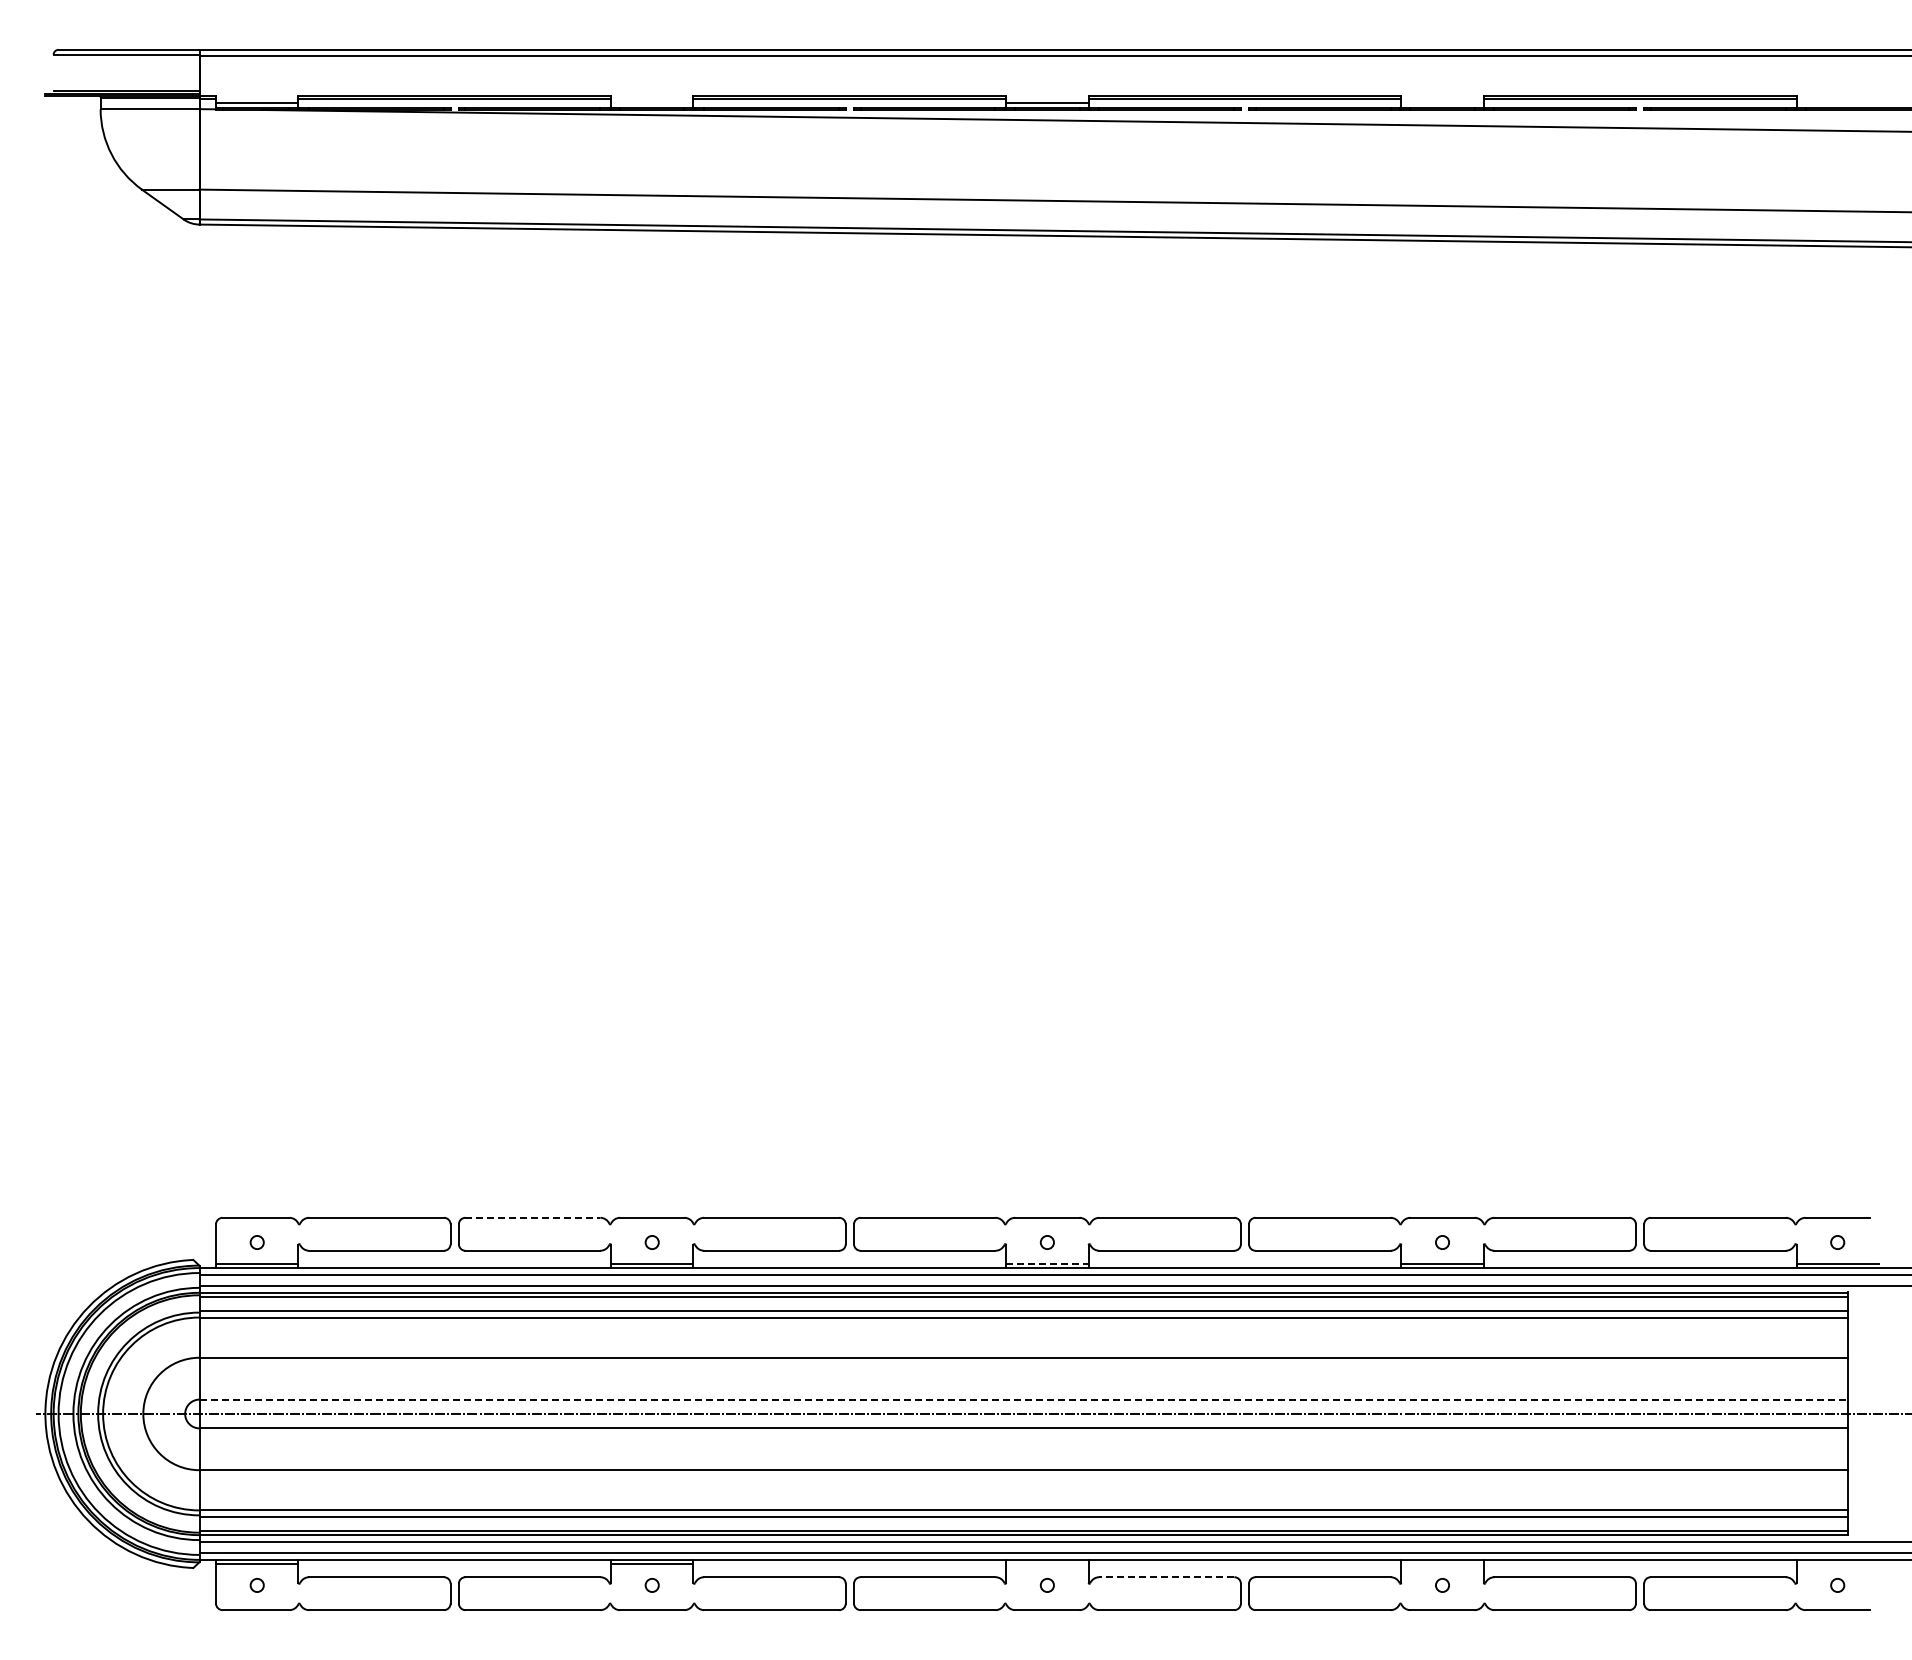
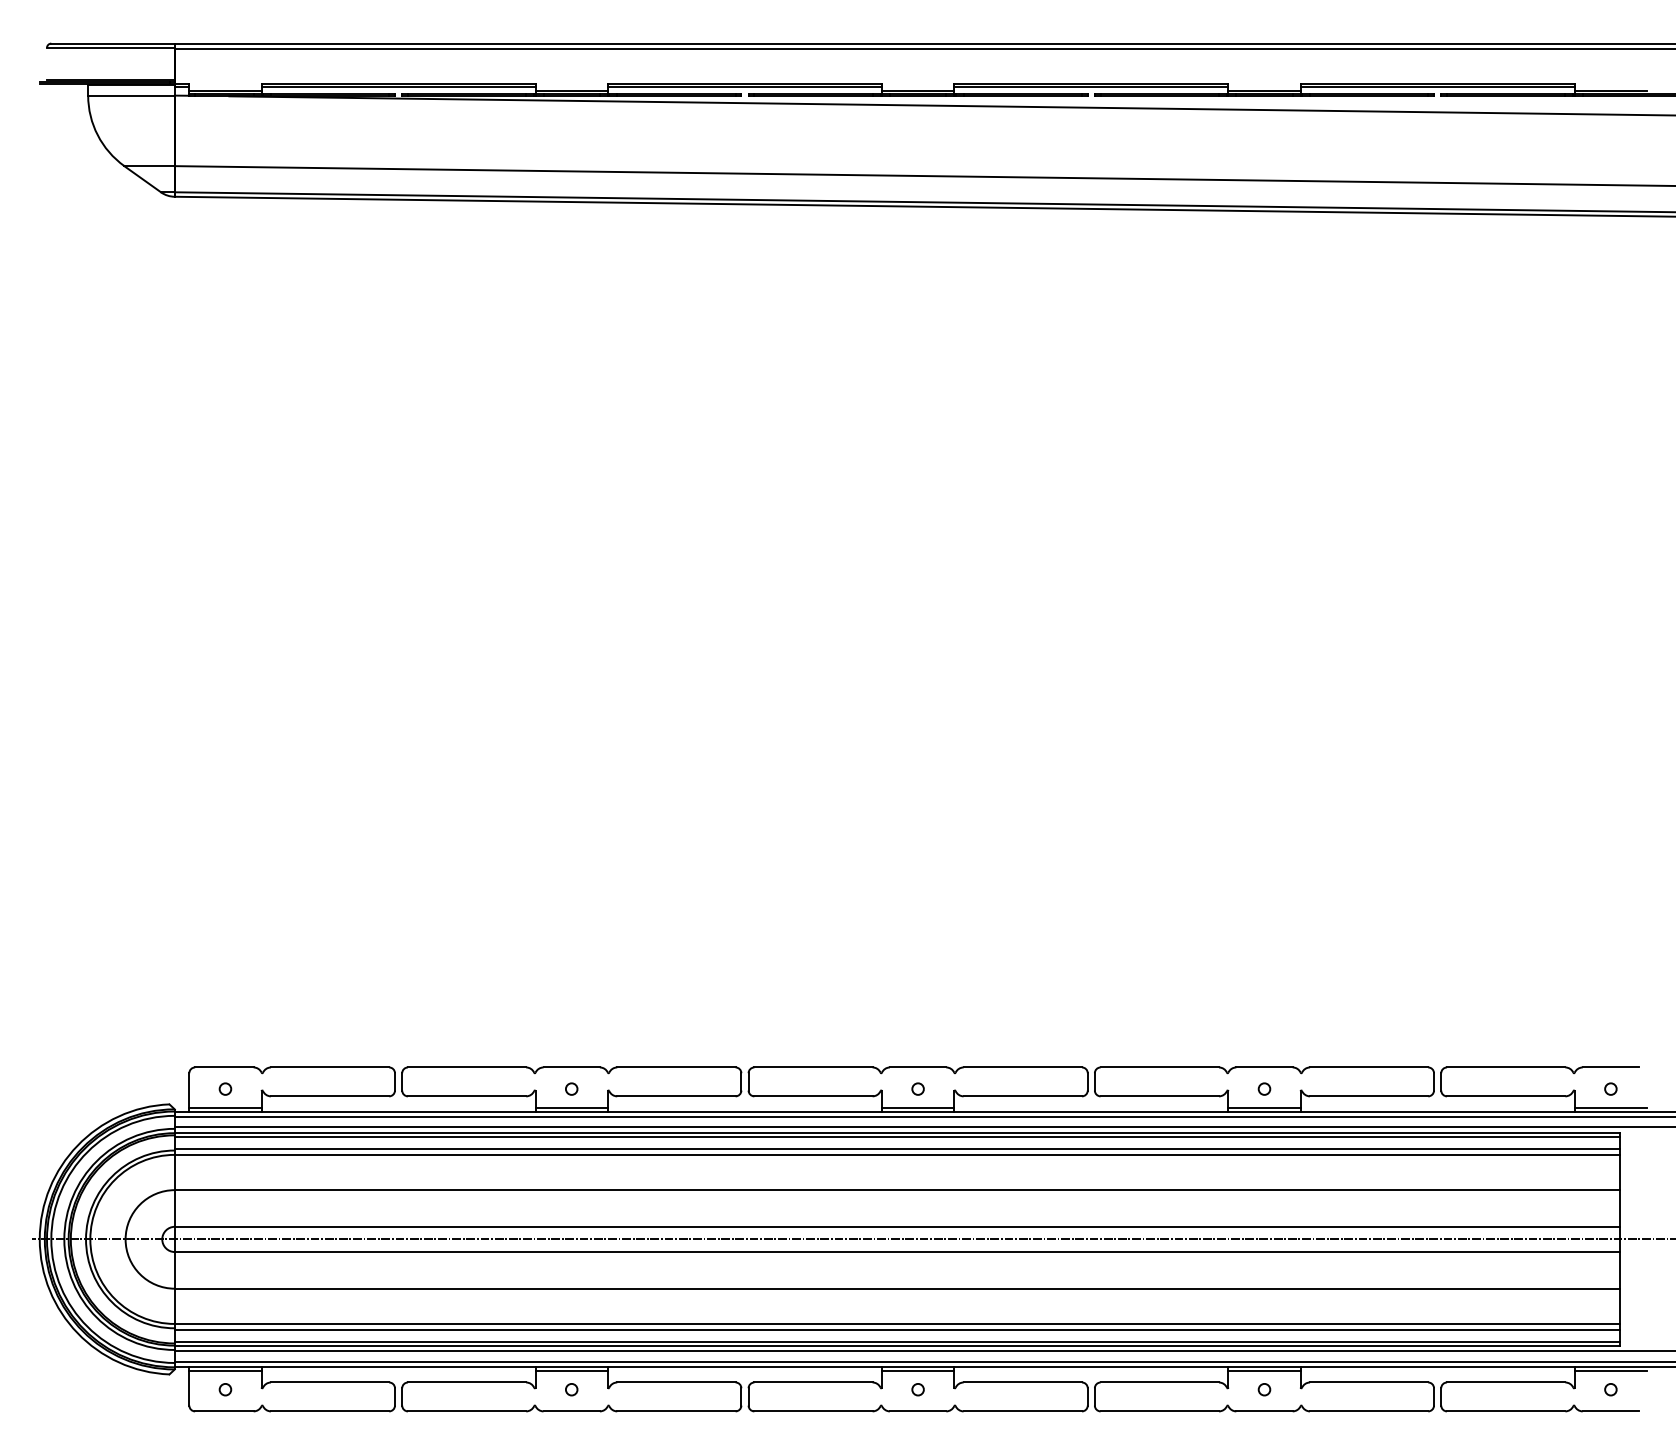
line: (652, 103) -> (571, 90), added
line: (1442, 103) -> (1264, 90), added
line: (1837, 103) -> (1610, 90), added
line: (533, 1217) -> (467, 1067), dashed -> solid
line: (1047, 1263) -> (918, 1107), dashed -> solid
line: (1024, 1399) -> (898, 1226), dashed -> solid
line: (1047, 1564) -> (918, 1371), added
line: (1442, 1564) -> (1264, 1371), added
line: (1837, 1564) -> (1610, 1371), added
line: (1166, 1577) -> (1022, 1382), dashed -> solid

